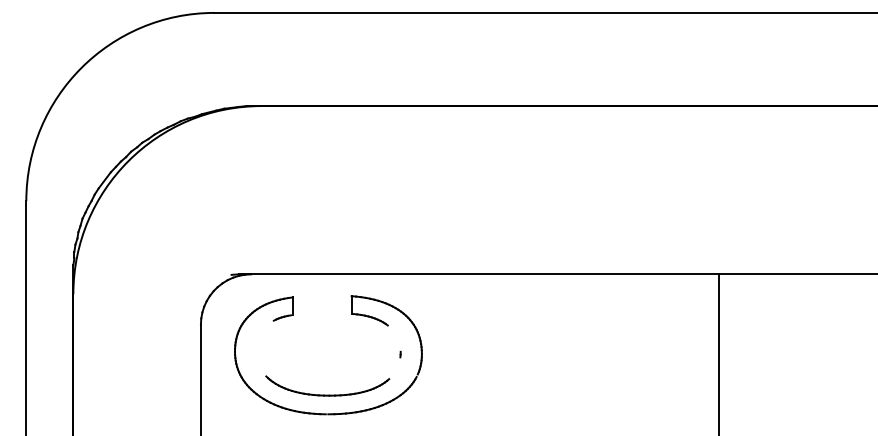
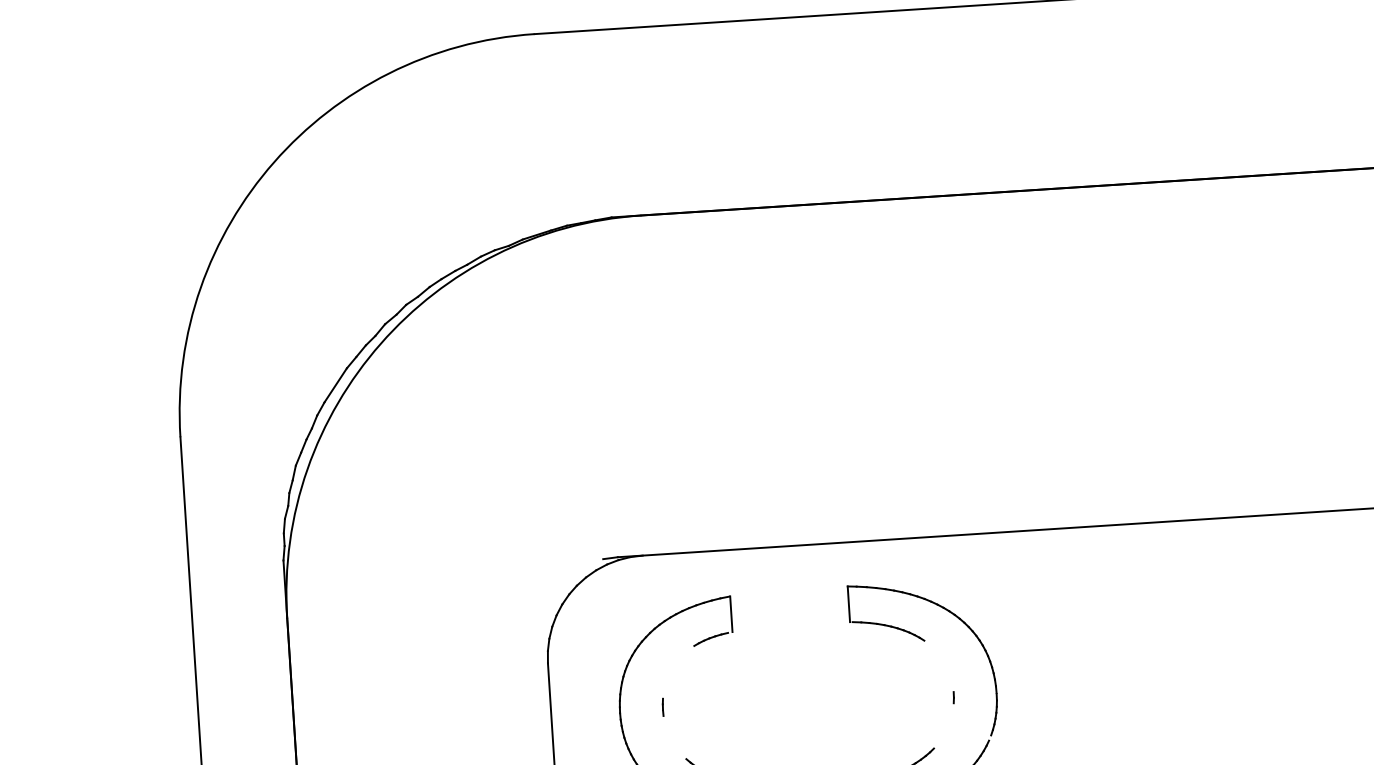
line: (256, 349) -> (663, 706), added

